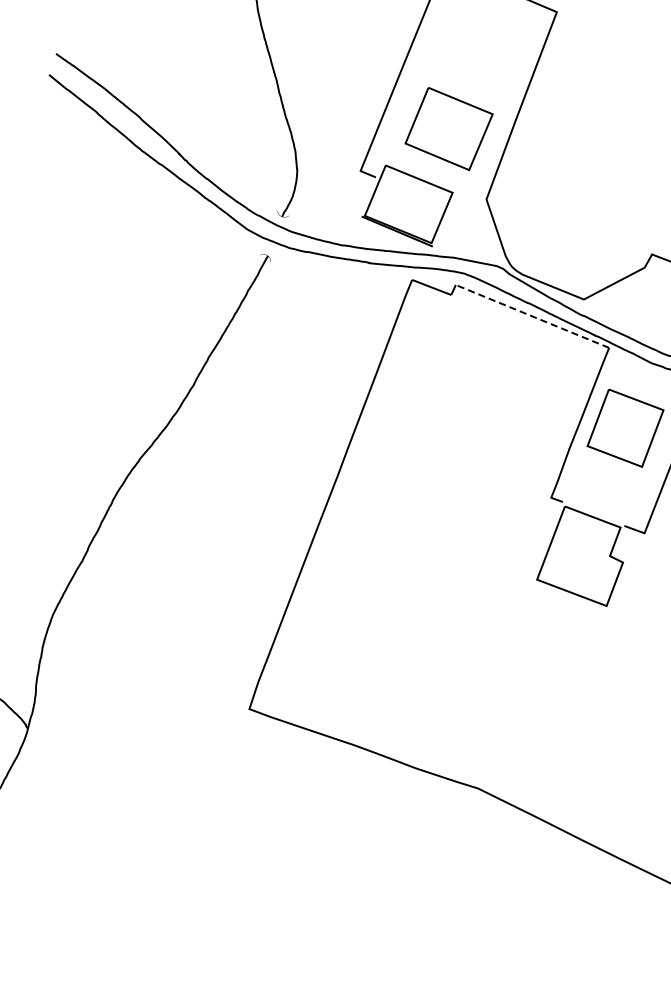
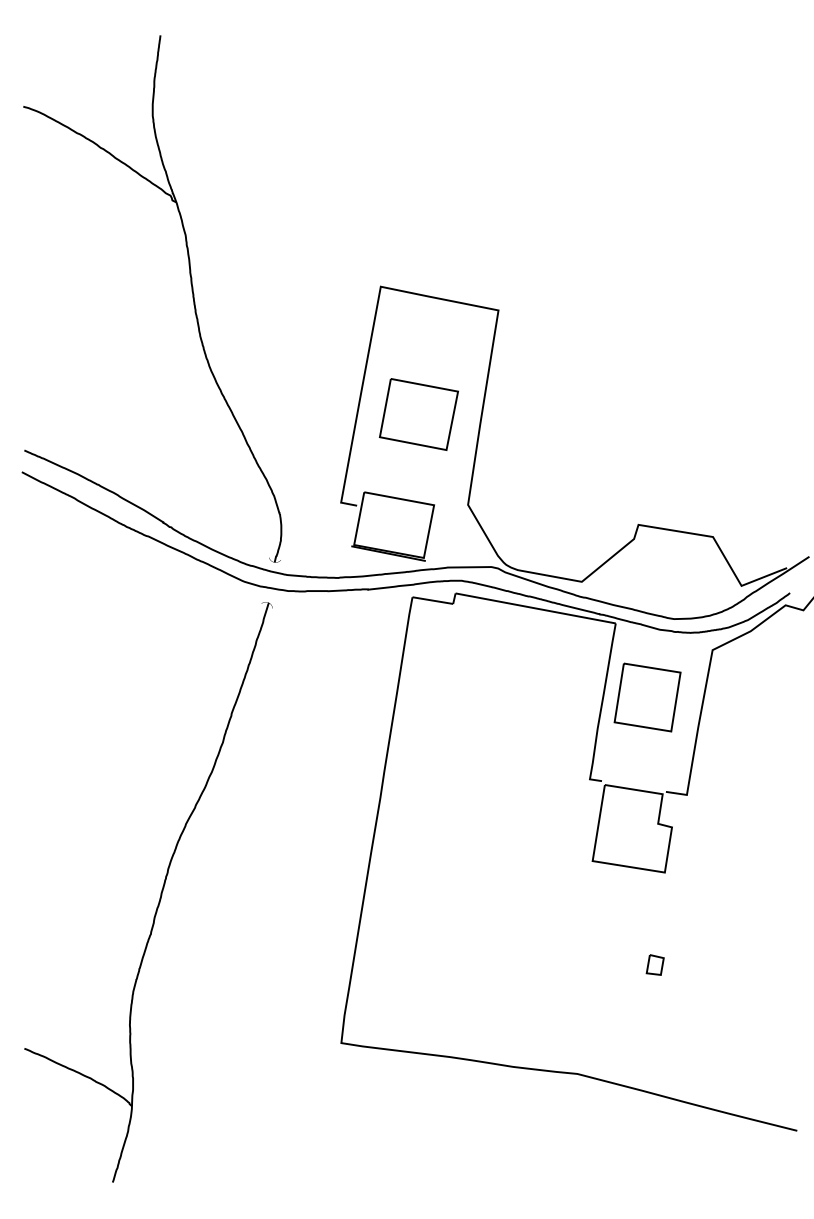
part: (448, 128) -> (418, 414), moved
line: (532, 316) -> (535, 608), dashed -> solid
part: (577, 695) -> (654, 964), added

